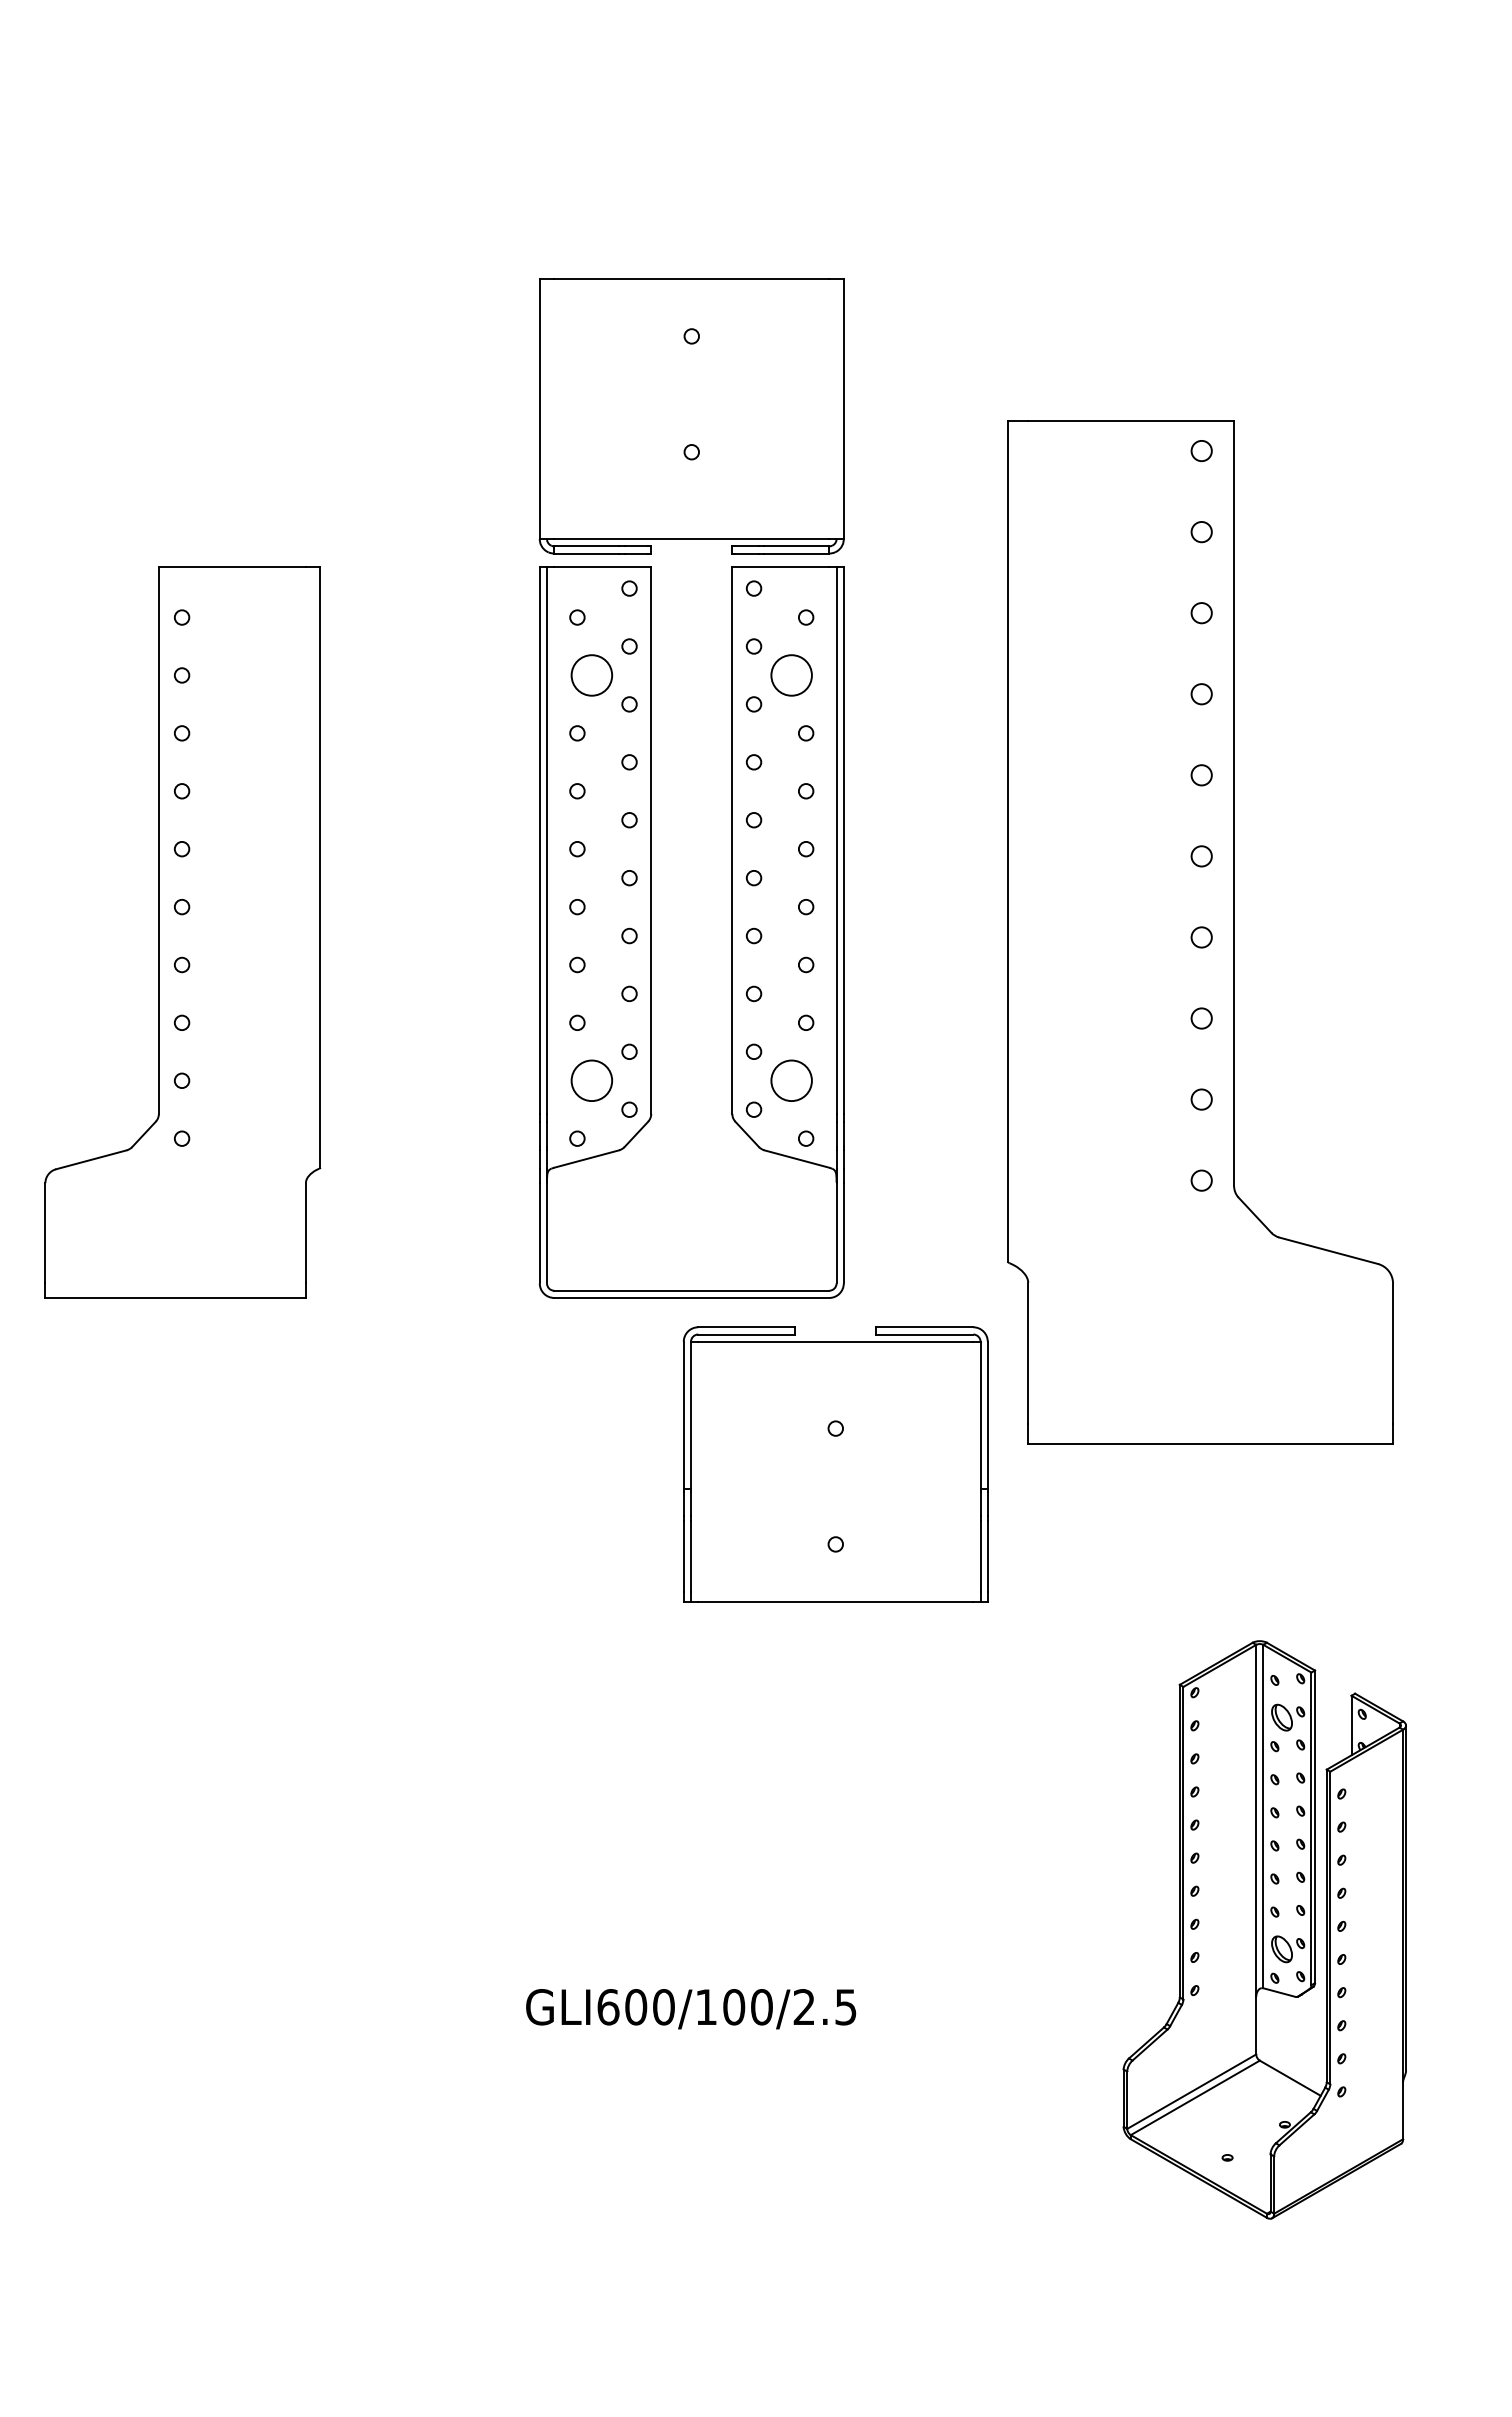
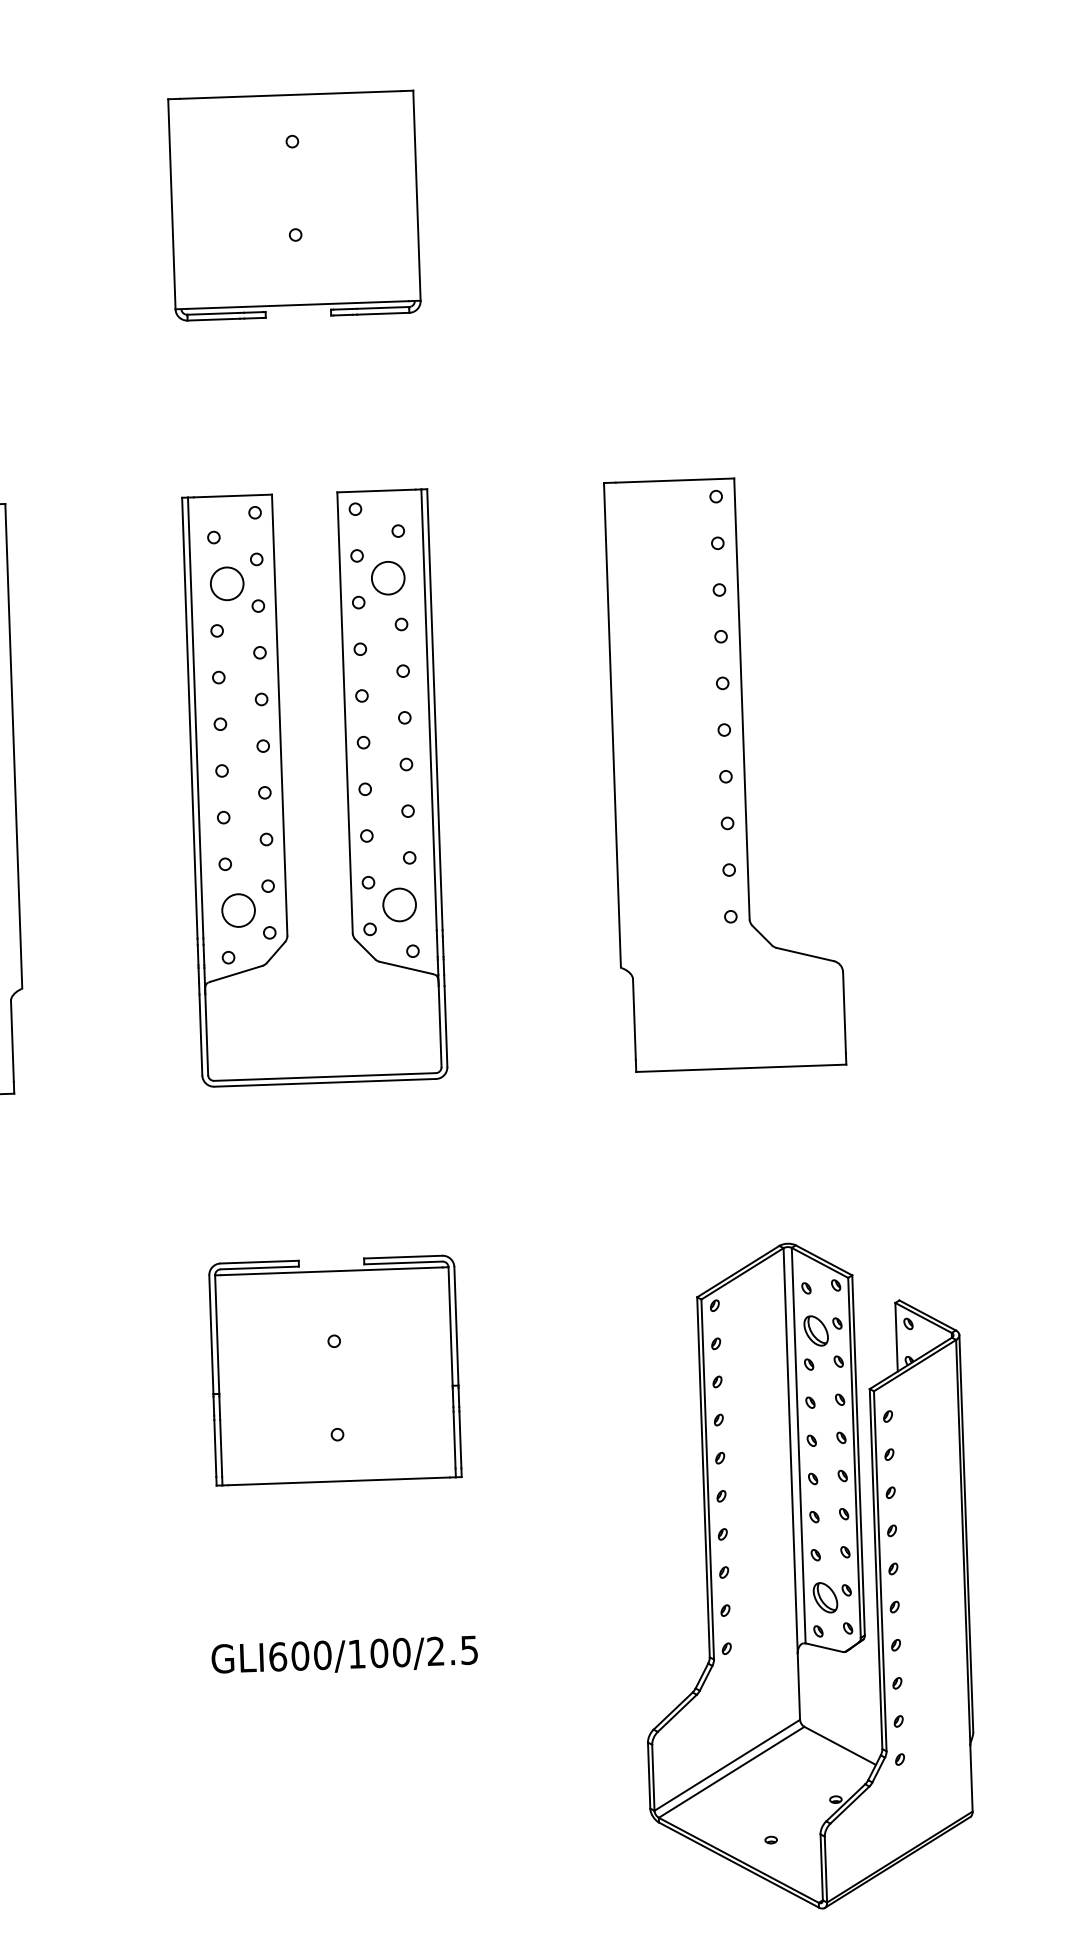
part: (691, 416) -> (294, 206), moved
part: (1200, 932) -> (725, 773), size x0.71
part: (835, 1464) -> (335, 1370), moved
part: (1264, 1929) -> (804, 1575), size x1.43

